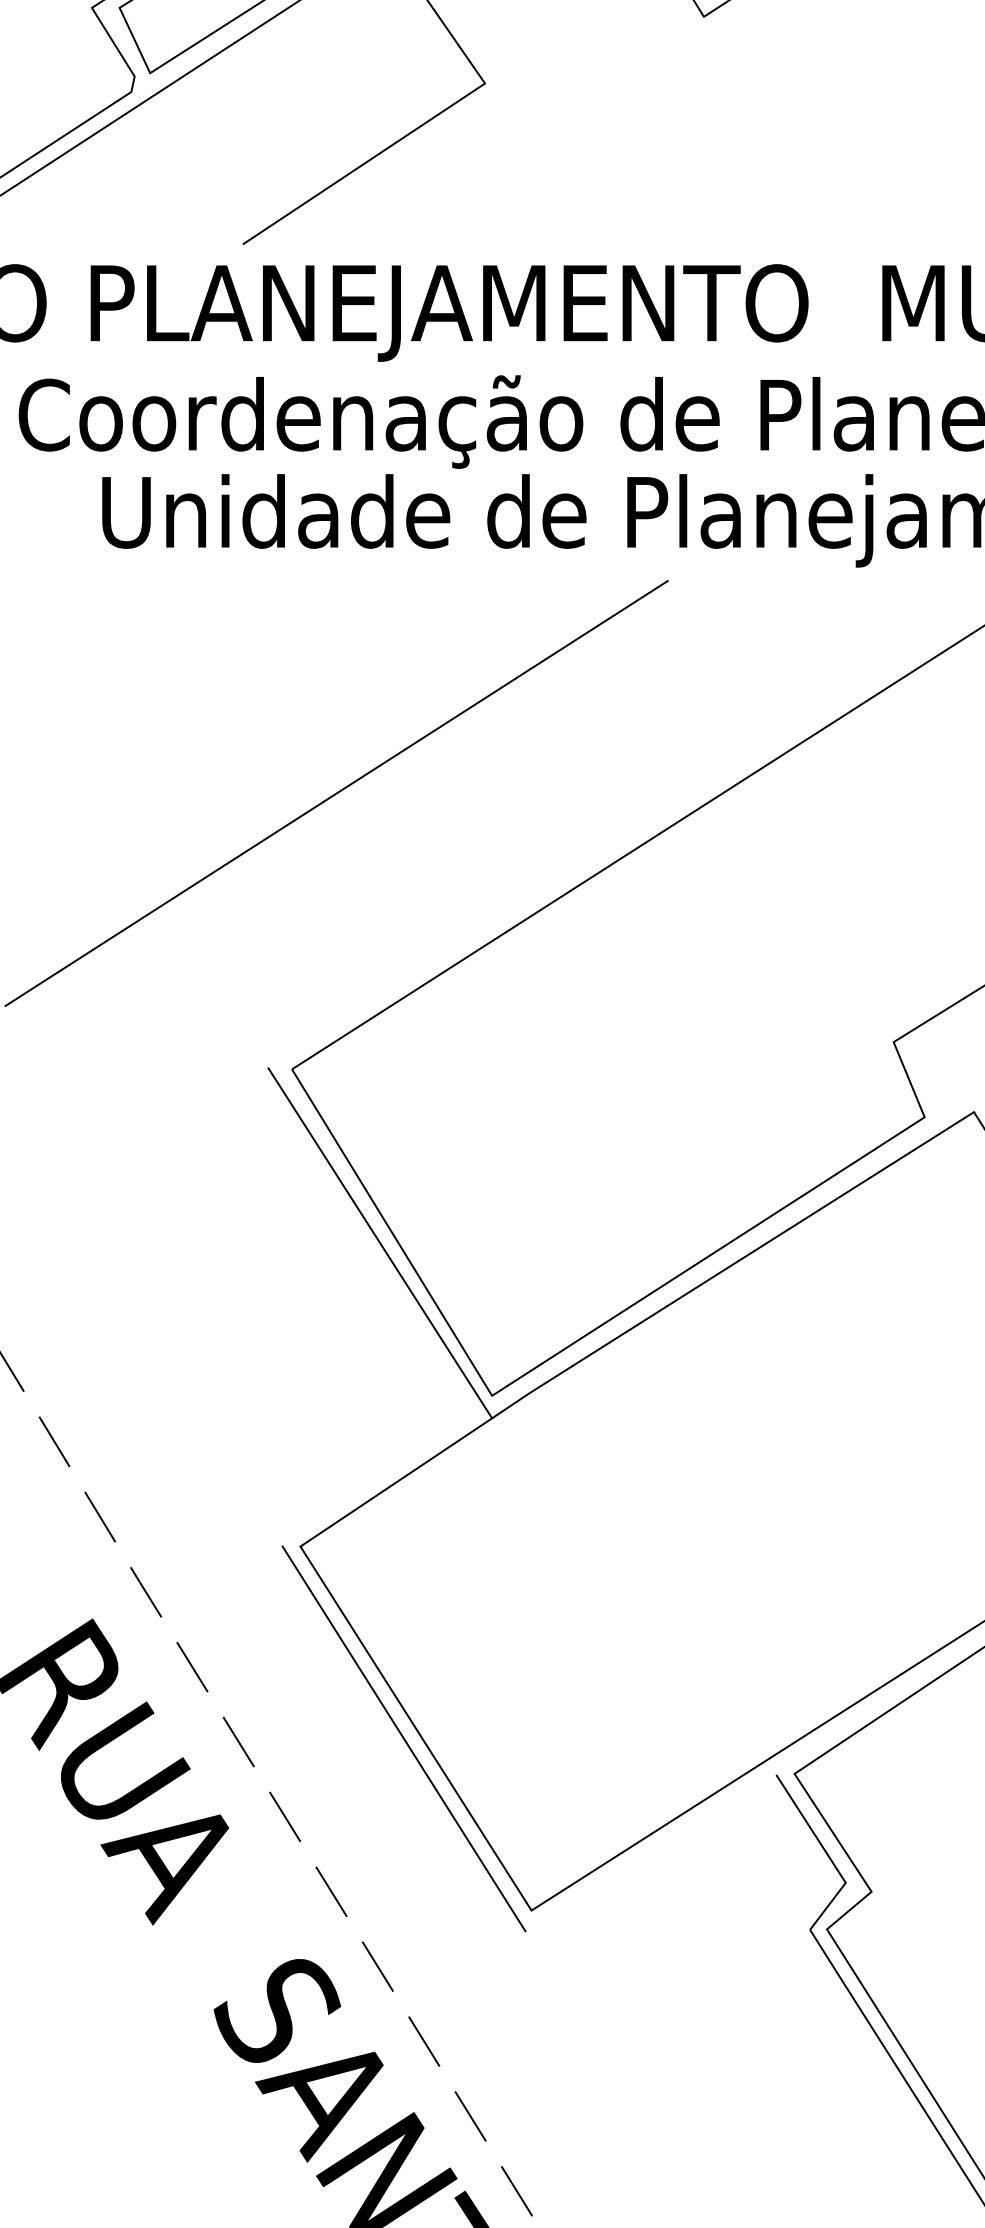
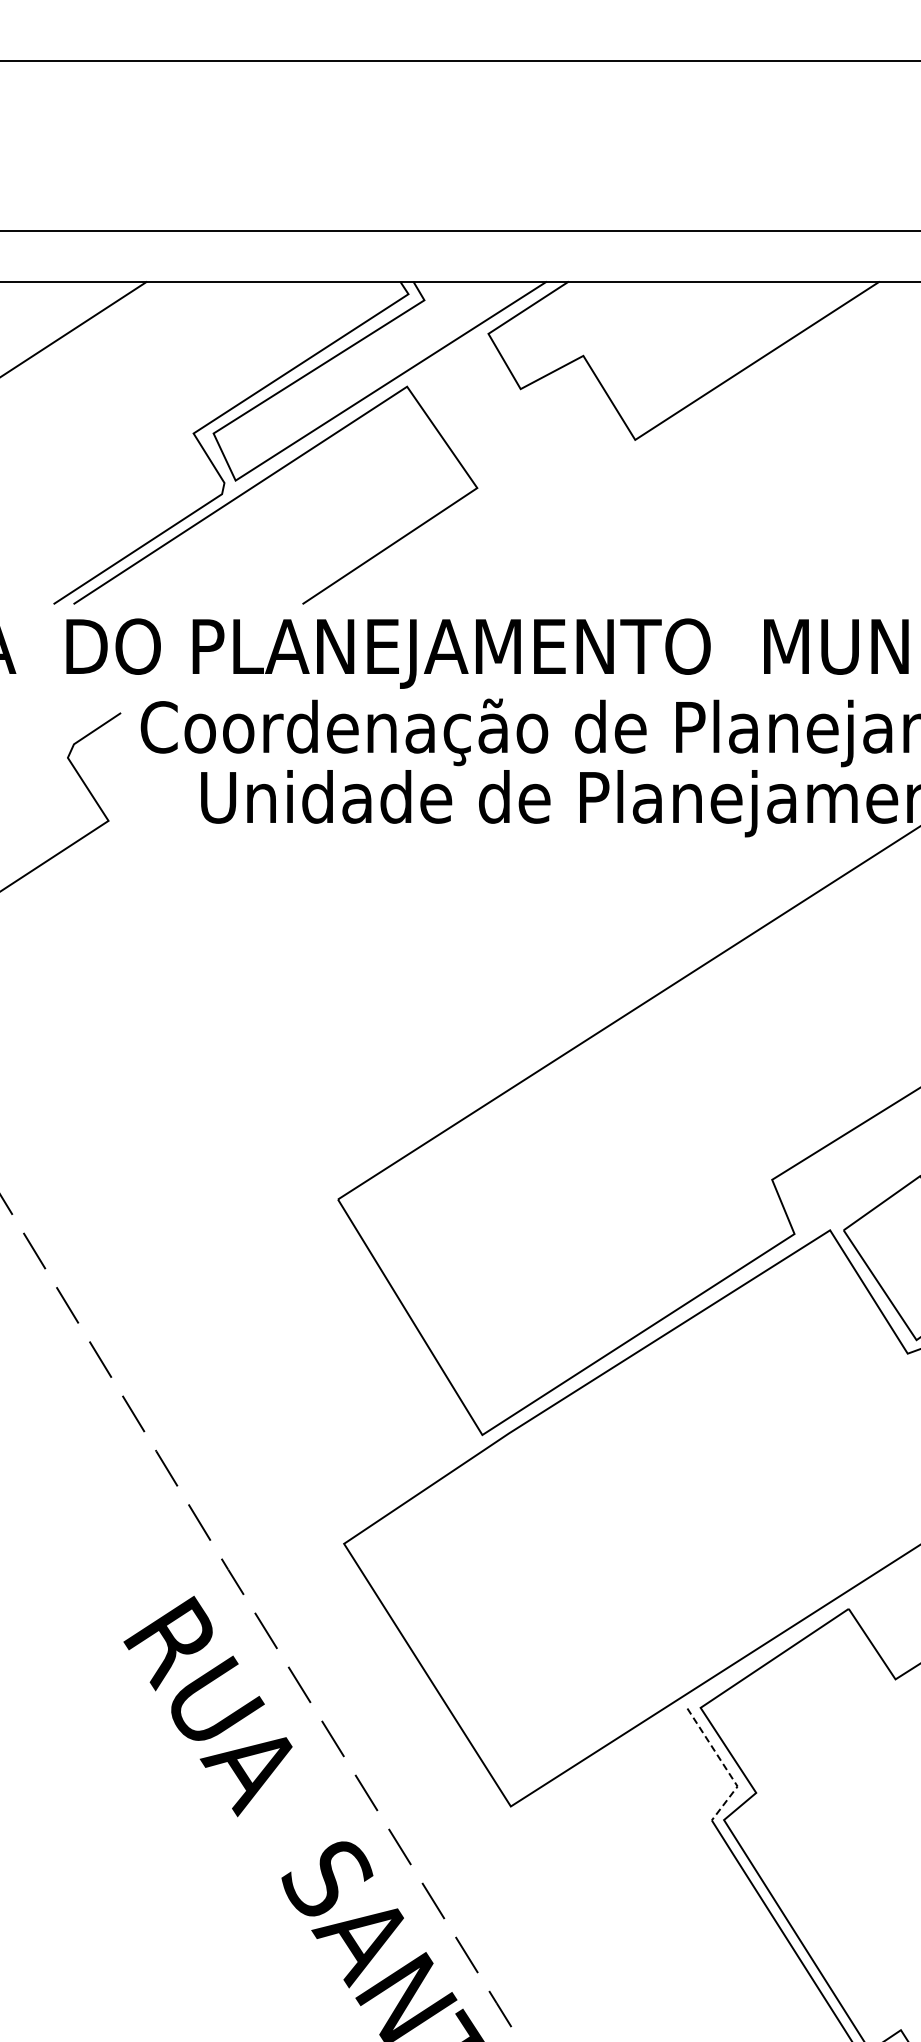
line: (337, 793) -> (370, 1000), removed
line: (380, 1242) -> (401, 1324), removed
line: (403, 1738) -> (418, 1682), removed
line: (827, 1855) -> (724, 1766), solid -> dashed

